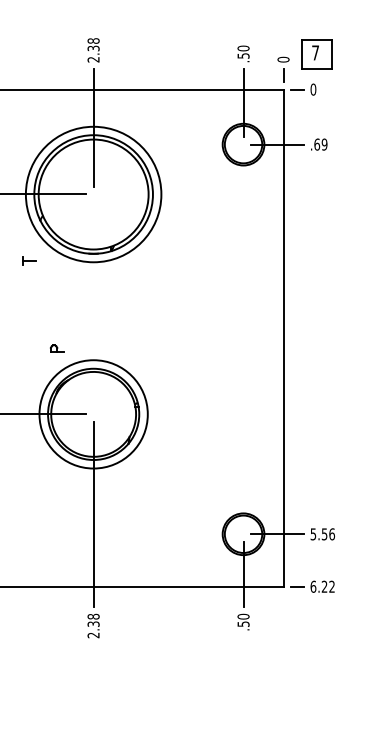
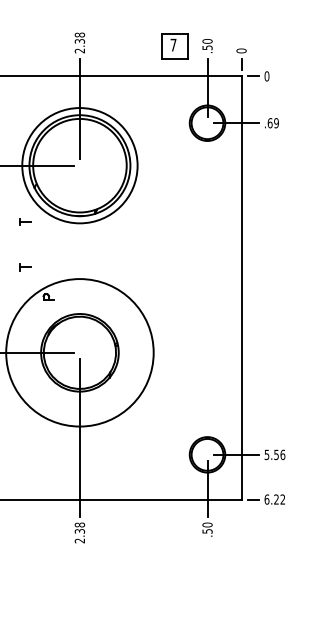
part: (316, 54) -> (174, 46), moved
part: (29, 313) -> (25, 266), added
circle: (93, 414) -> (79, 352), size x1.6

